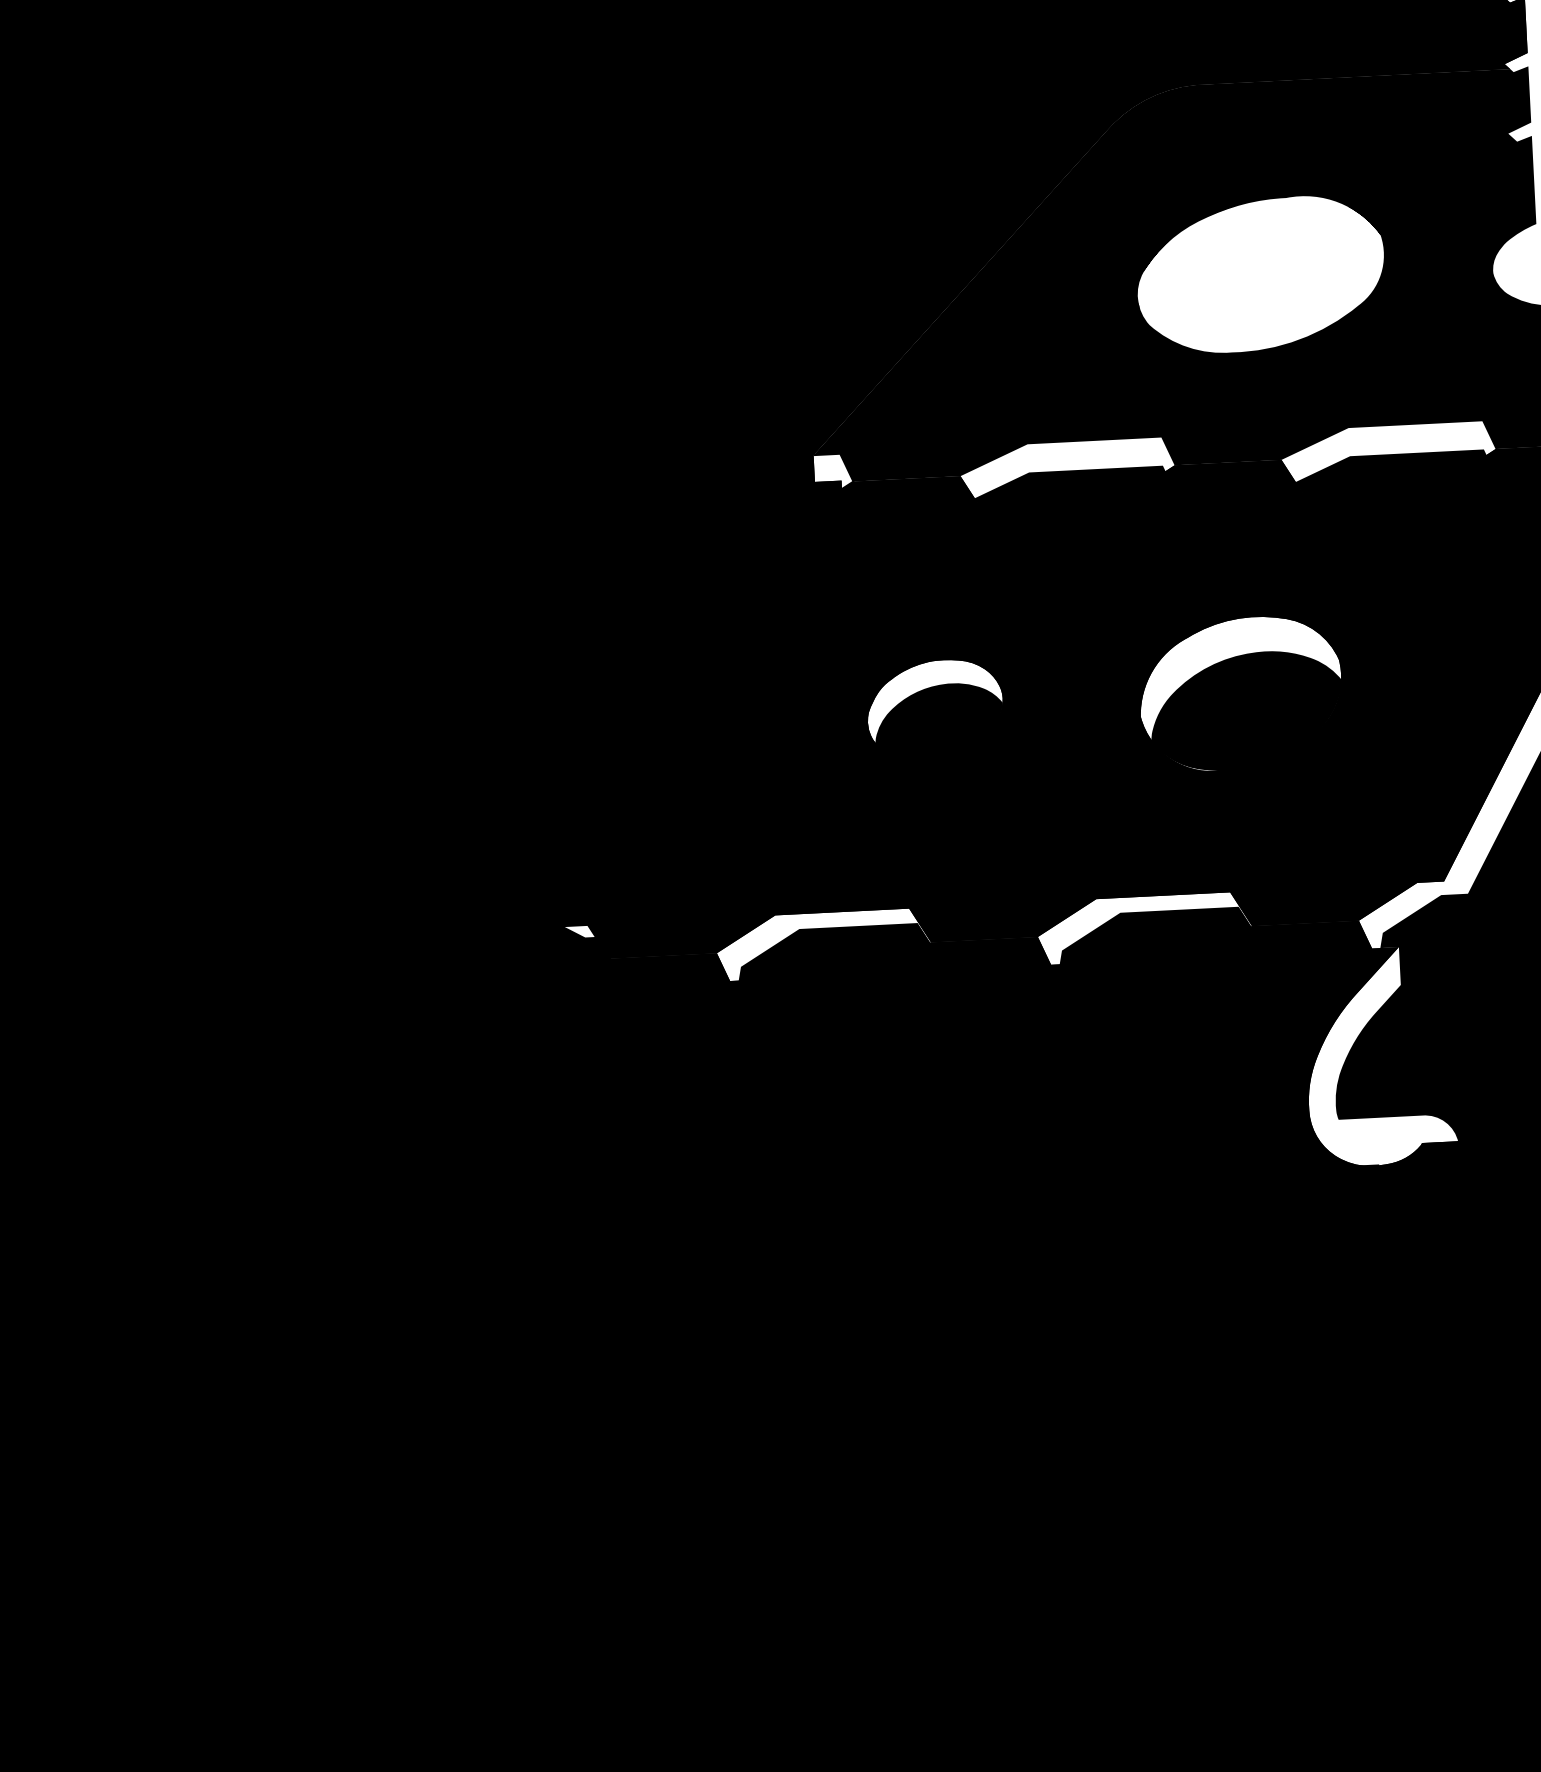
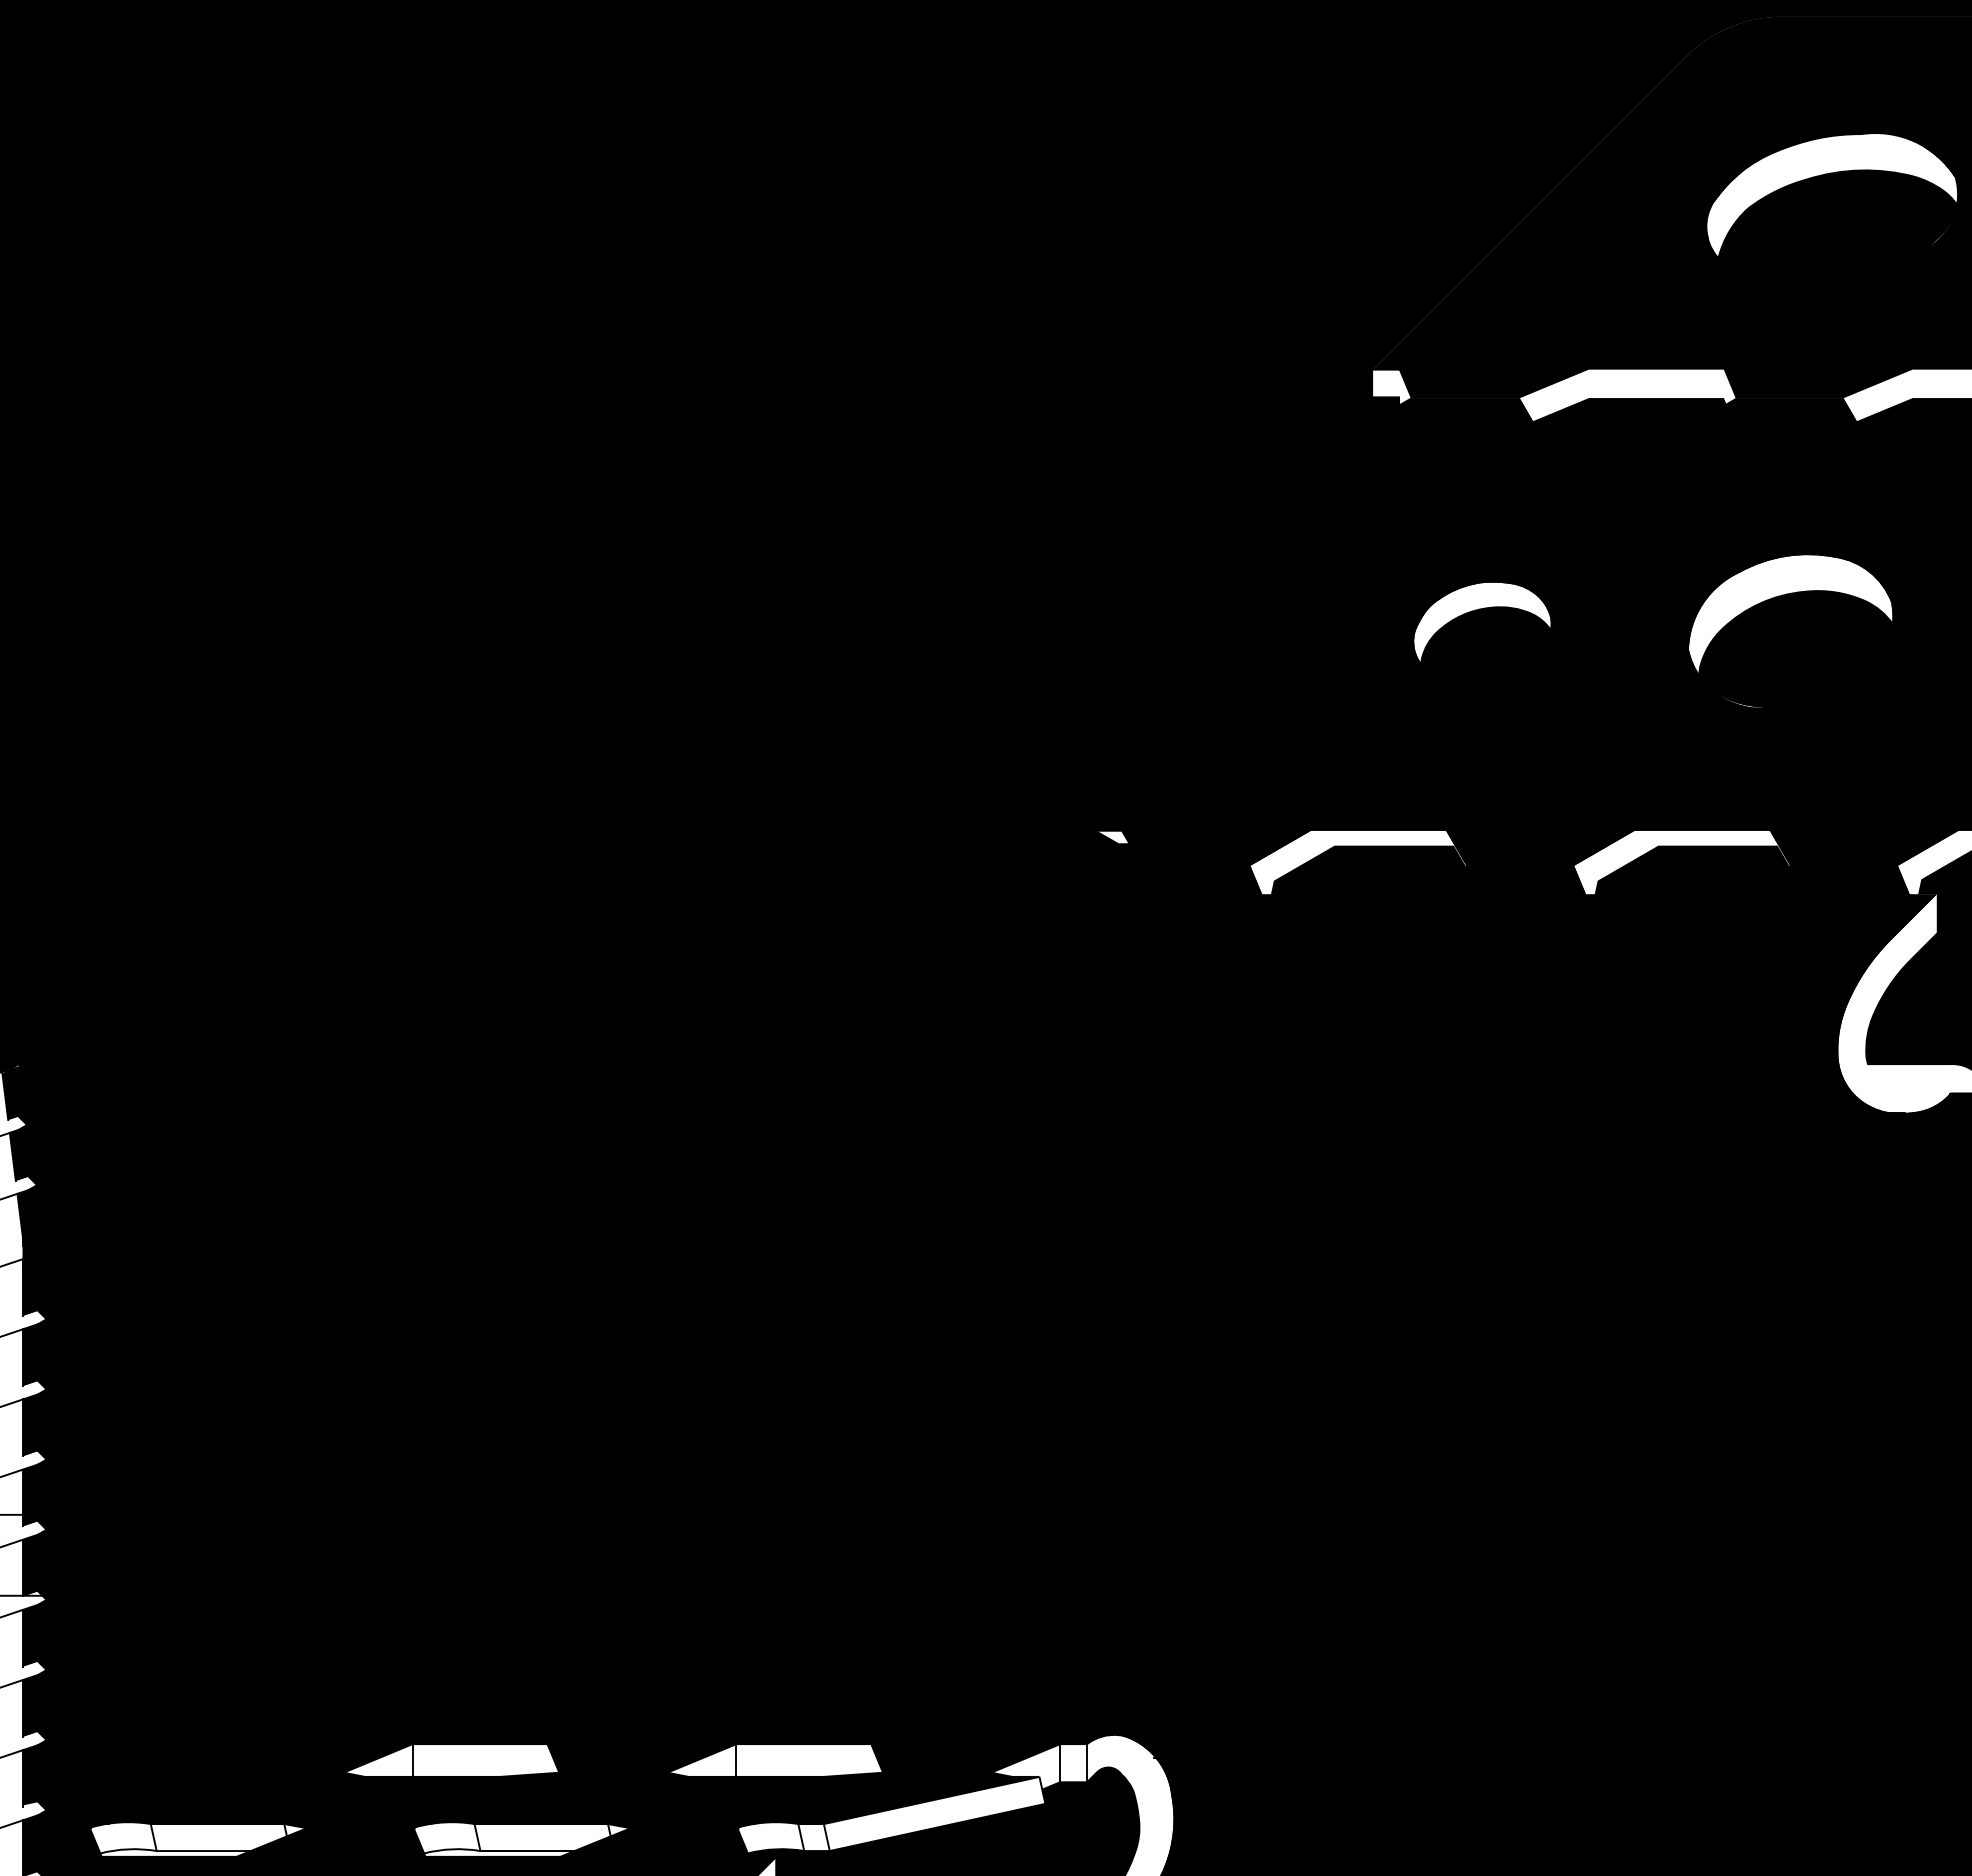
fill: (1267, 292) -> (1837, 229), added

